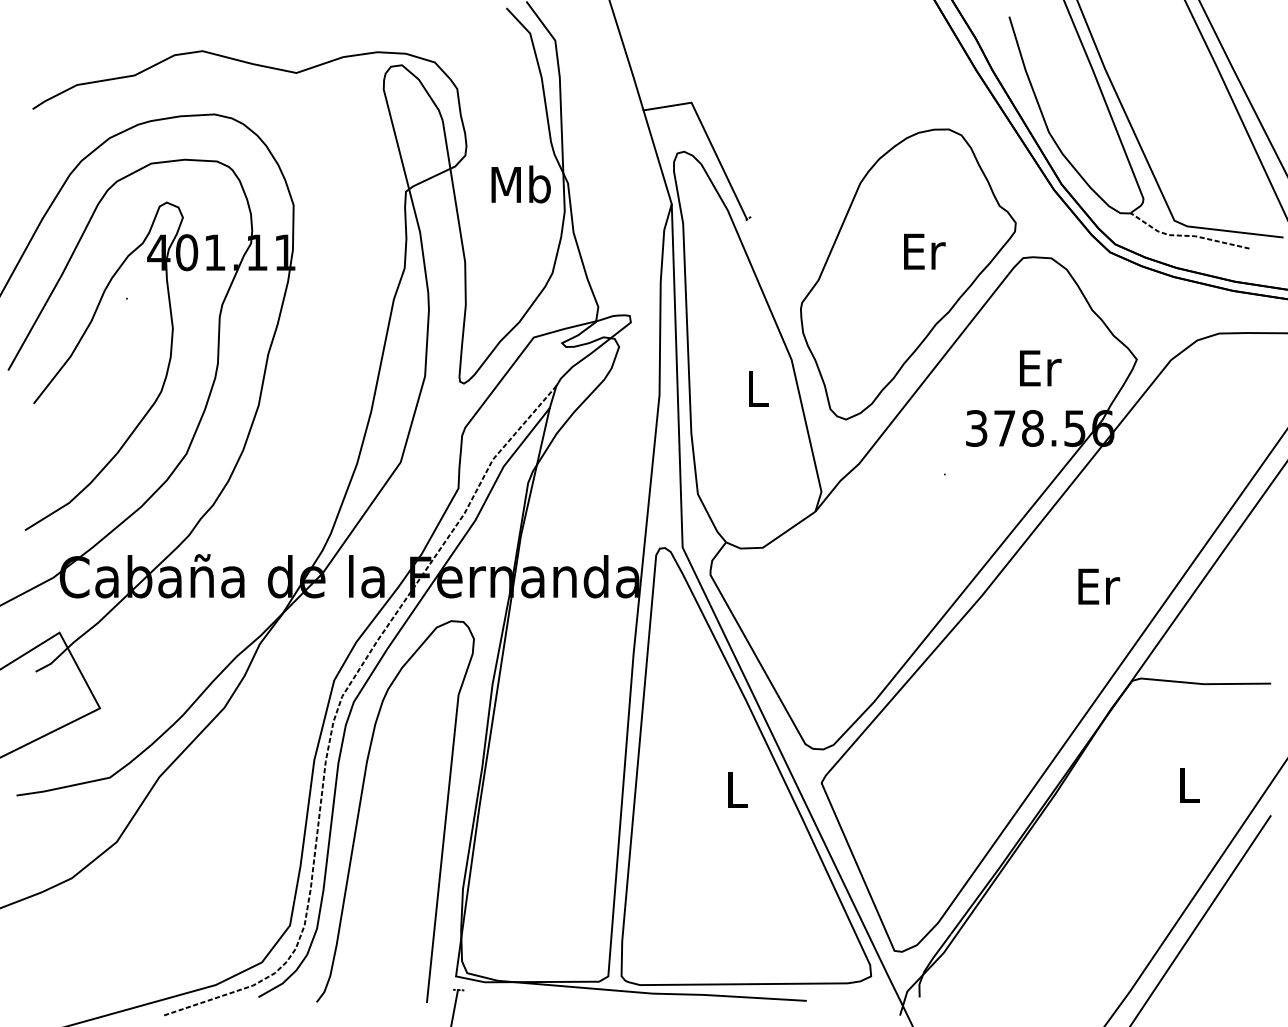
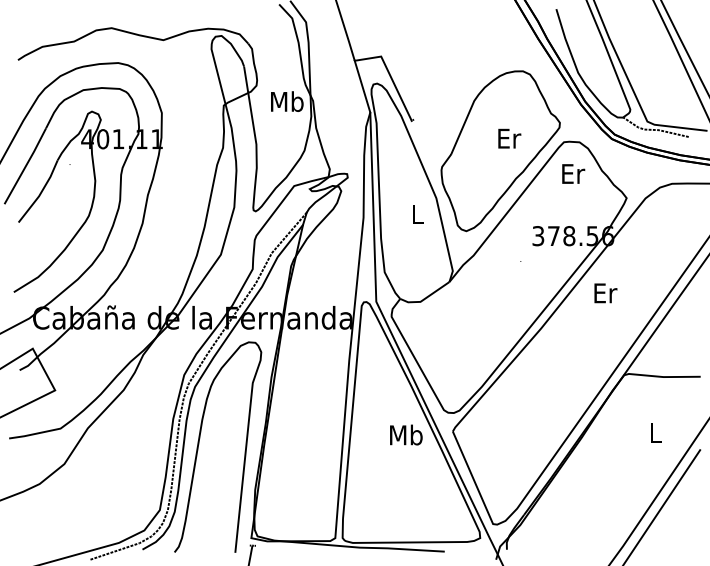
text: (1040, 367) -> (573, 173), moved
text: (1098, 586) -> (605, 293), moved
text: (737, 788) -> (406, 434), L -> Mb

